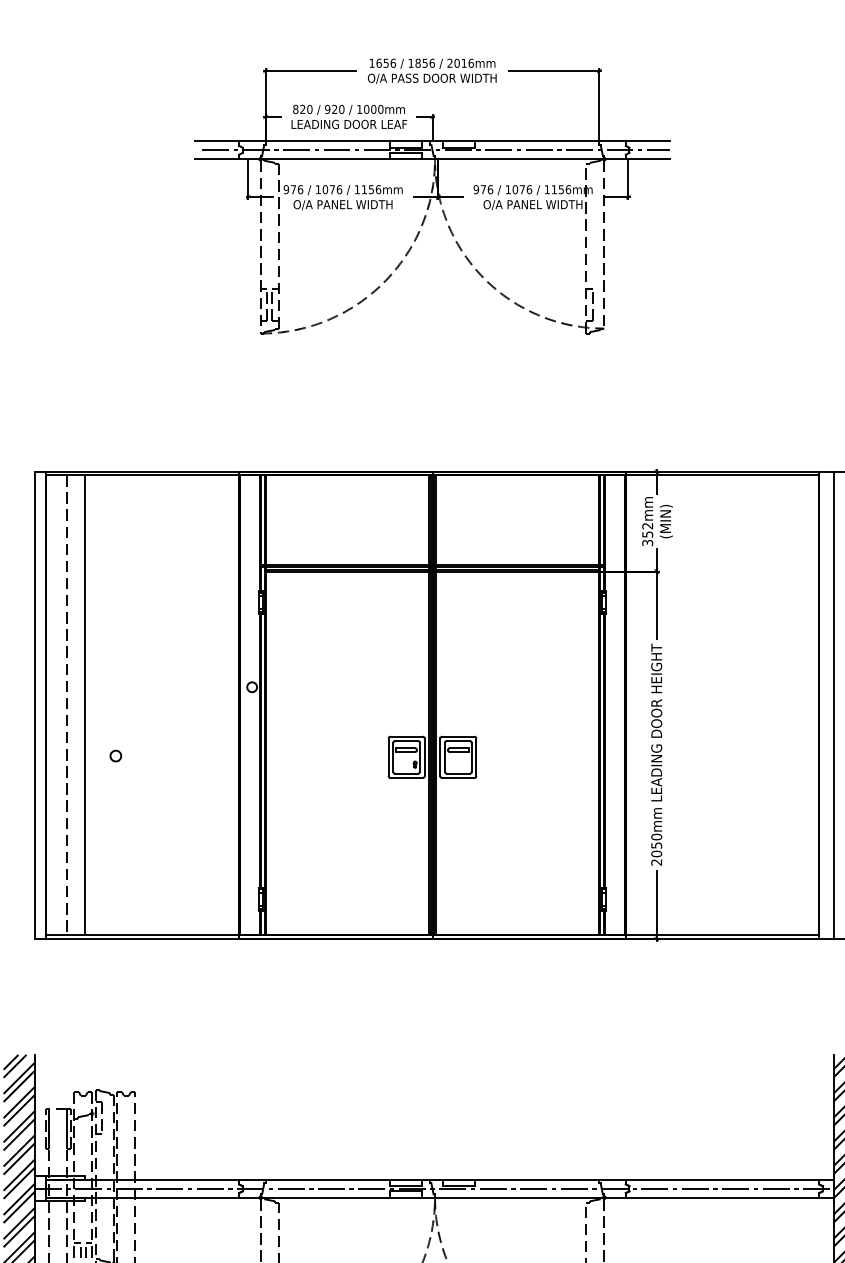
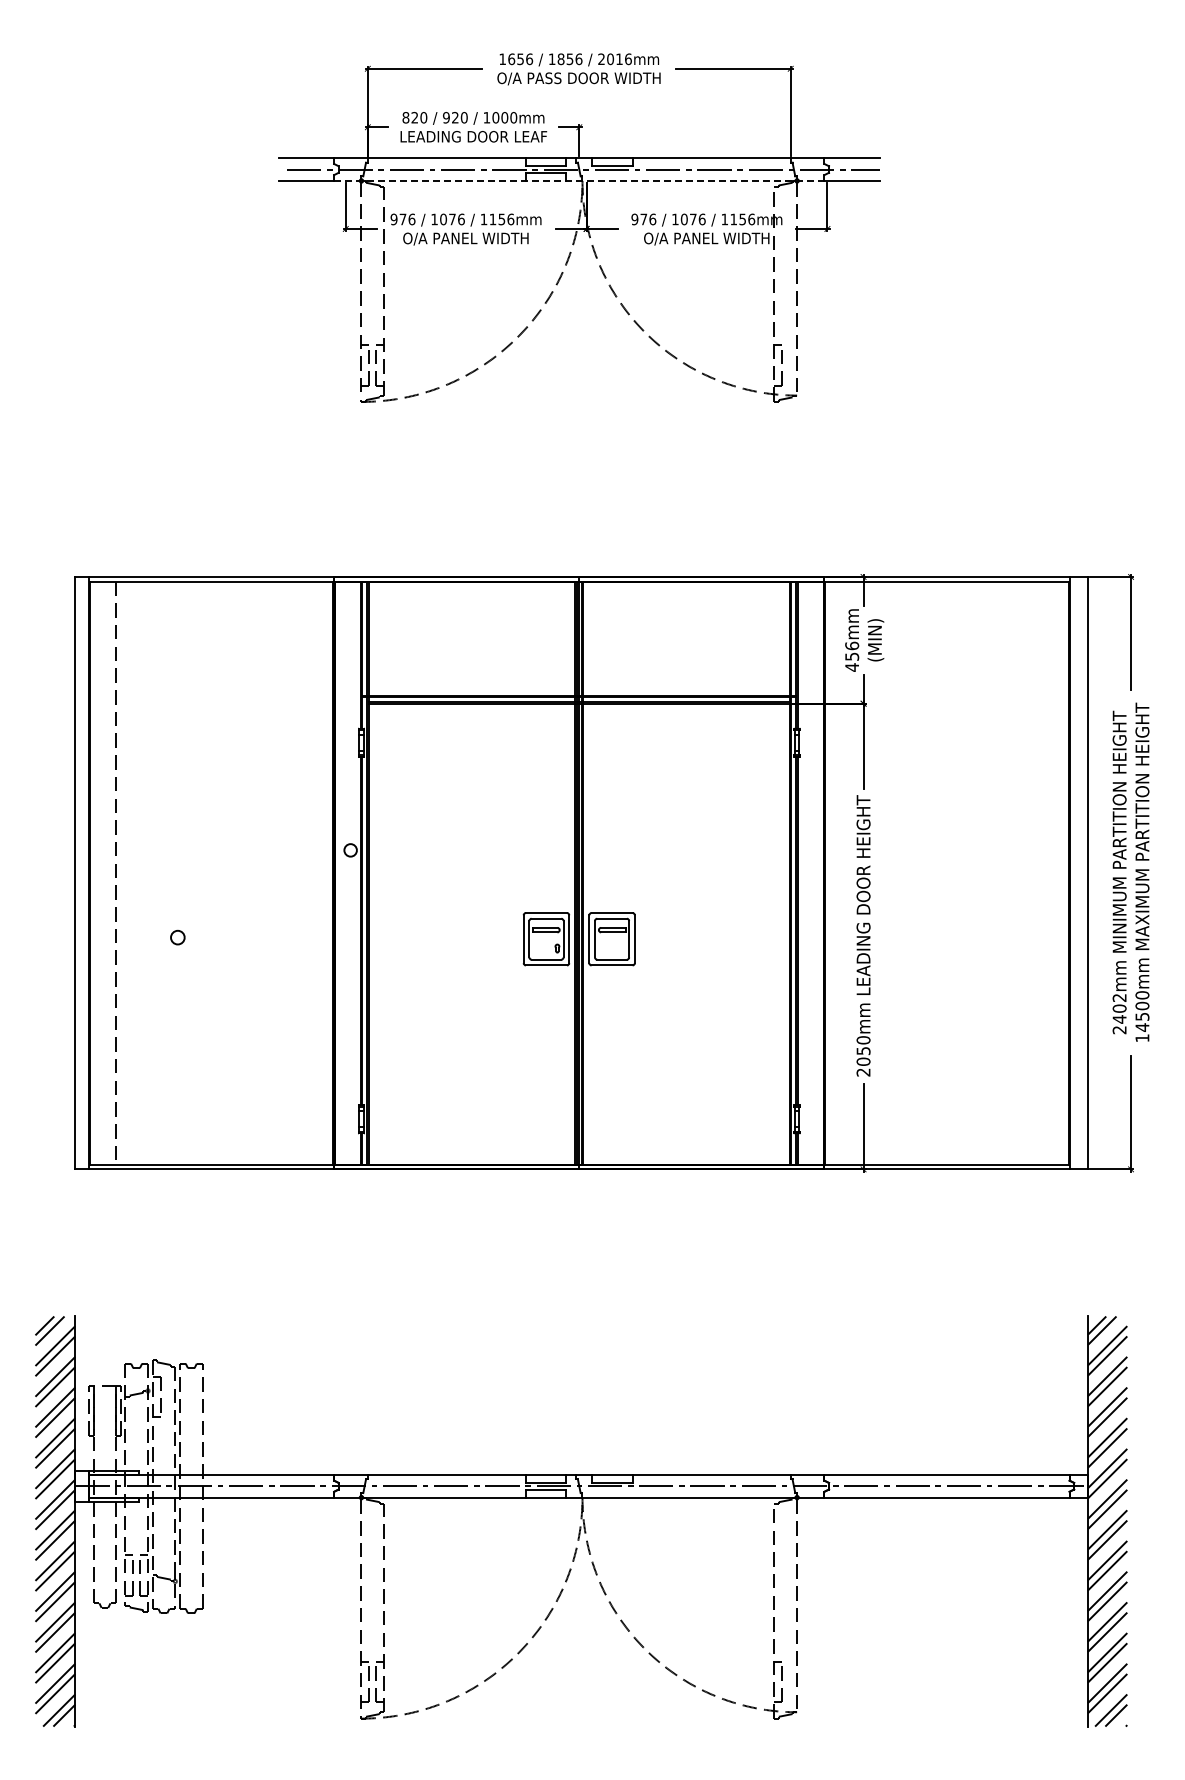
line: (432, 158) -> (579, 180), solid -> dashed
text: (647, 534) -> (852, 656), 352mm -> 456mm
line: (85, 704) -> (139, 872), removed

